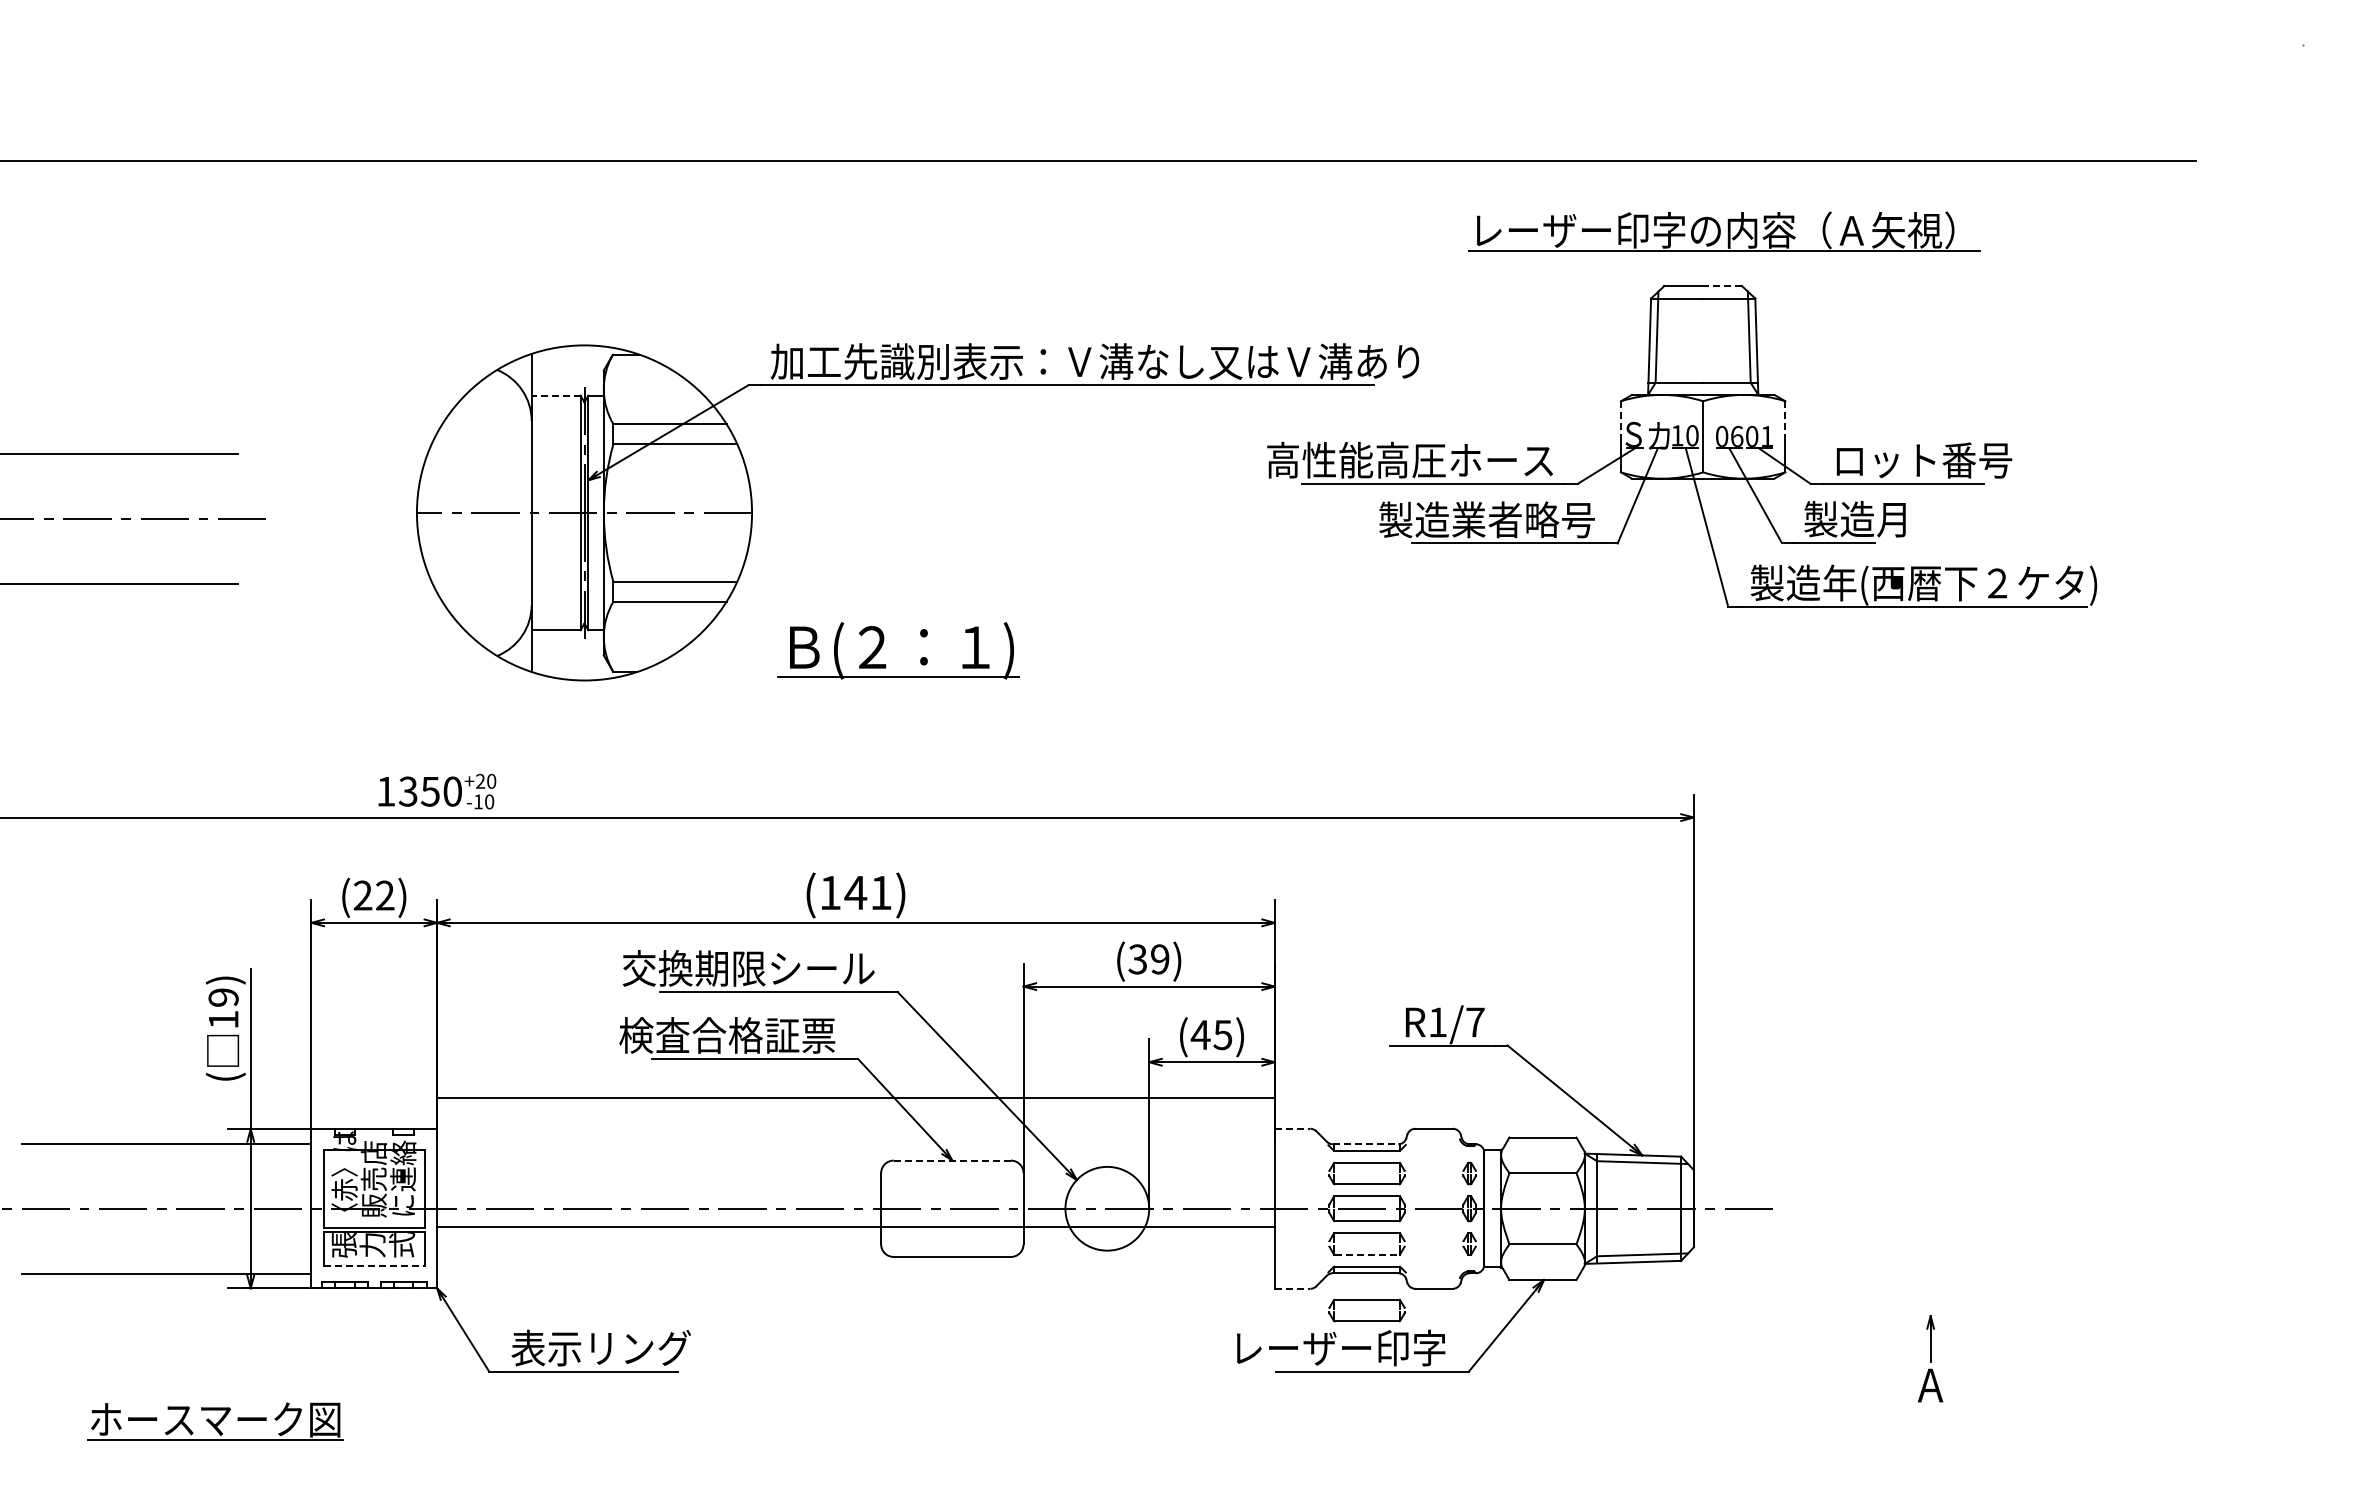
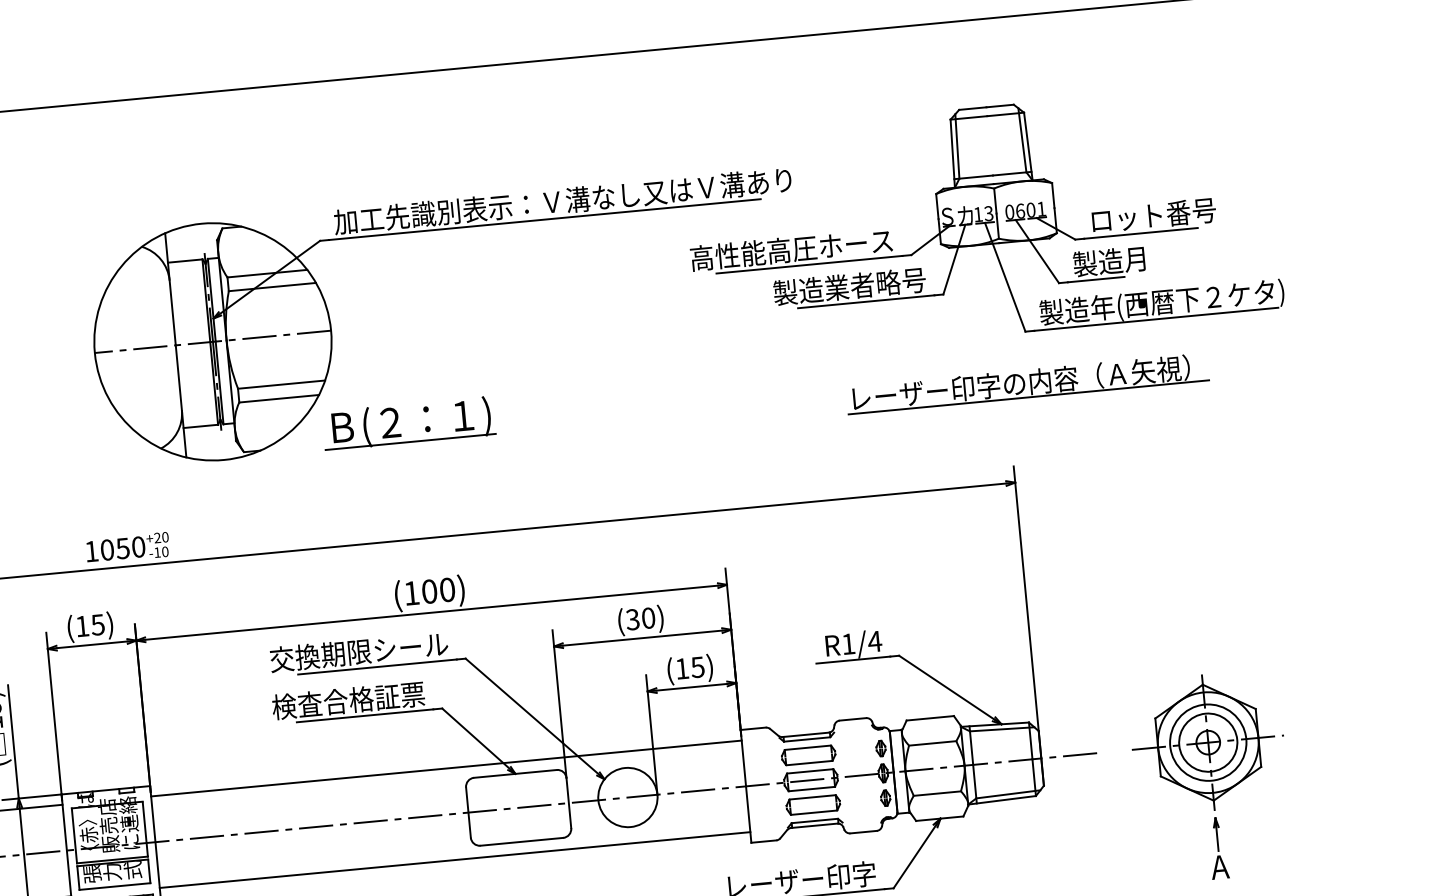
part: (1724, 231) -> (1027, 383), moved
line: (1722, 286) -> (1000, 106), dashed -> solid
line: (555, 395) -> (184, 260), dashed -> solid
line: (1620, 419) -> (937, 206), dashed -> solid
line: (1785, 419) -> (1053, 195), dashed -> solid
text: (1692, 435) -> (988, 213), 10 -> 13
part: (882, 646) -> (397, 421), moved
text: (407, 791) -> (106, 550), 1350 -> 1050
text: (867, 892) -> (437, 590), (141) -> (100)
text: (373, 895) -> (89, 625), (22) -> (15)
text: (1160, 959) -> (648, 618), (39) -> (30)
text: (1475, 1022) -> (875, 641), R1/7 -> R1/4
text: (1200, 1034) -> (681, 668), (45) -> (15)
line: (855, 1097) -> (446, 768), moved
line: (1292, 1128) -> (753, 728), dashed -> solid
line: (1365, 1144) -> (805, 735), dashed -> solid
line: (952, 1160) -> (515, 773), dashed -> solid
part: (1929, 1208) -> (1207, 742), added
line: (855, 1226) -> (454, 859), moved
line: (1367, 1254) -> (814, 812), dashed -> solid
line: (374, 1265) -> (115, 886), dashed -> solid
line: (1292, 1288) -> (763, 841), dashed -> solid
part: (1366, 1300) -> (816, 844), removed

